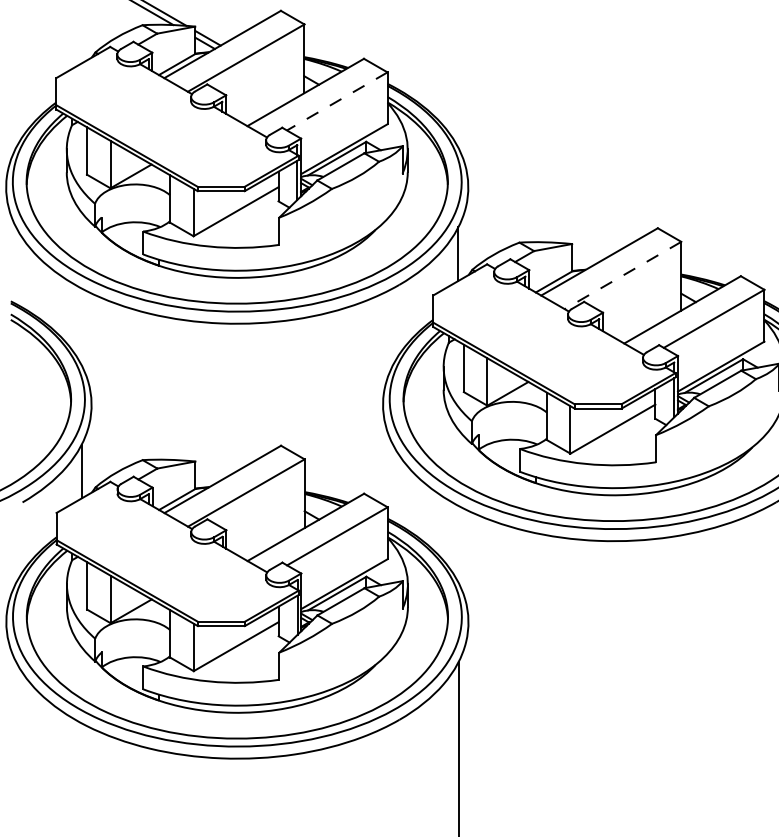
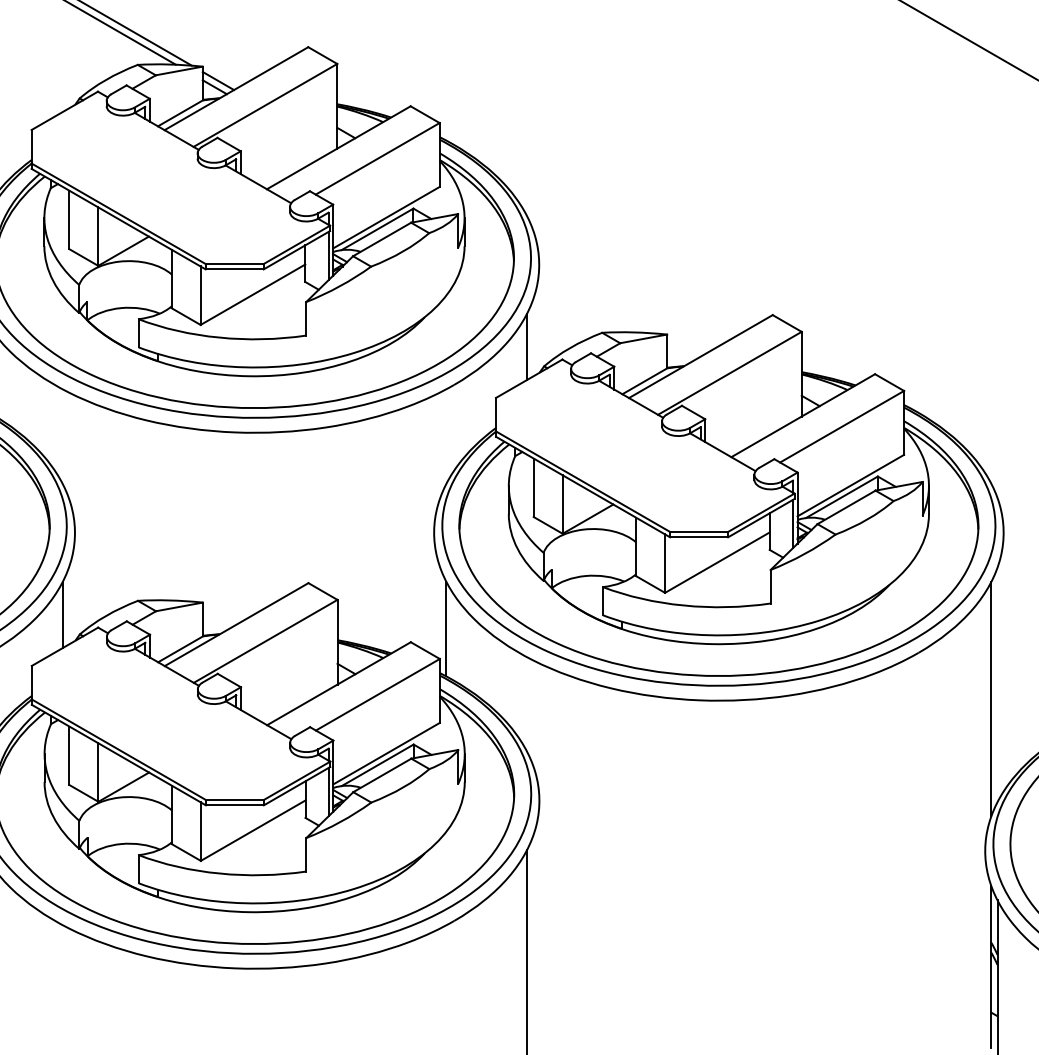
line: (337, 101) -> (377, 158), dashed -> solid
line: (622, 275) -> (729, 373), dashed -> solid
line: (393, 482) -> (446, 628), added

